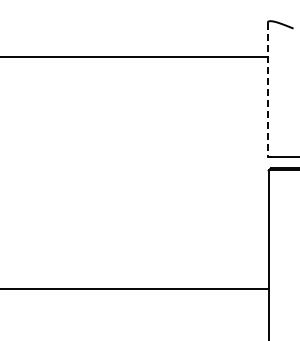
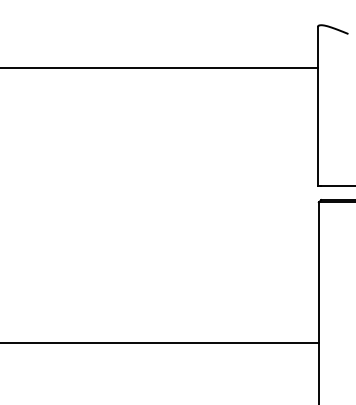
line: (268, 89) -> (318, 106), dashed -> solid

